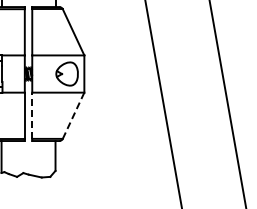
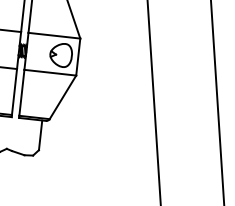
line: (32, 115) -> (22, 92), dashed -> solid
line: (73, 115) -> (62, 97), dashed -> solid

